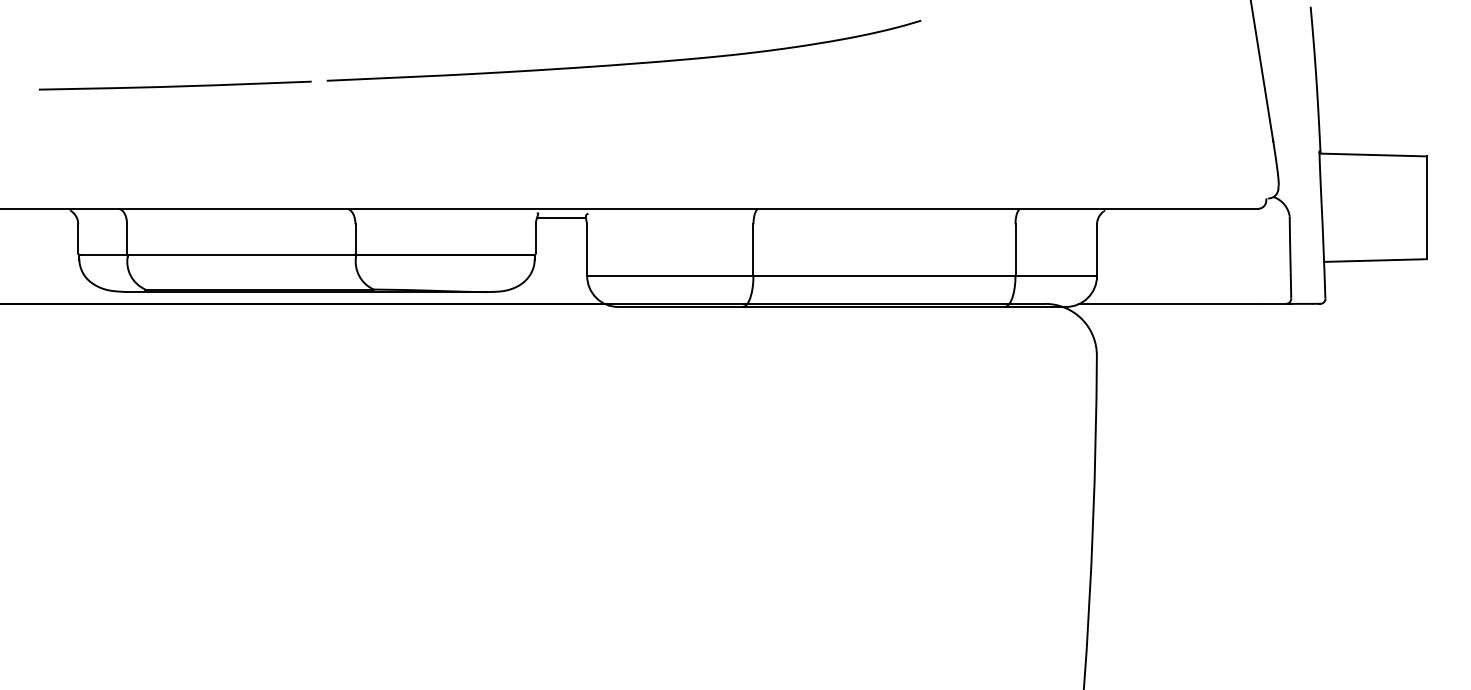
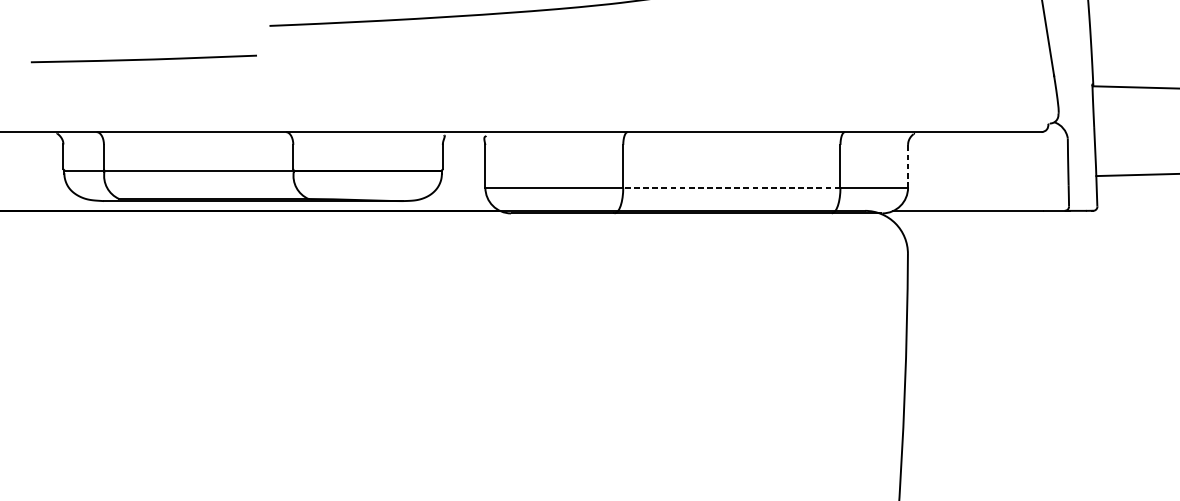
line: (175, 85) -> (144, 58), moved
line: (561, 217) -> (464, 139), removed
line: (1097, 249) -> (908, 165), solid -> dashed
line: (884, 275) -> (731, 187), solid -> dashed

